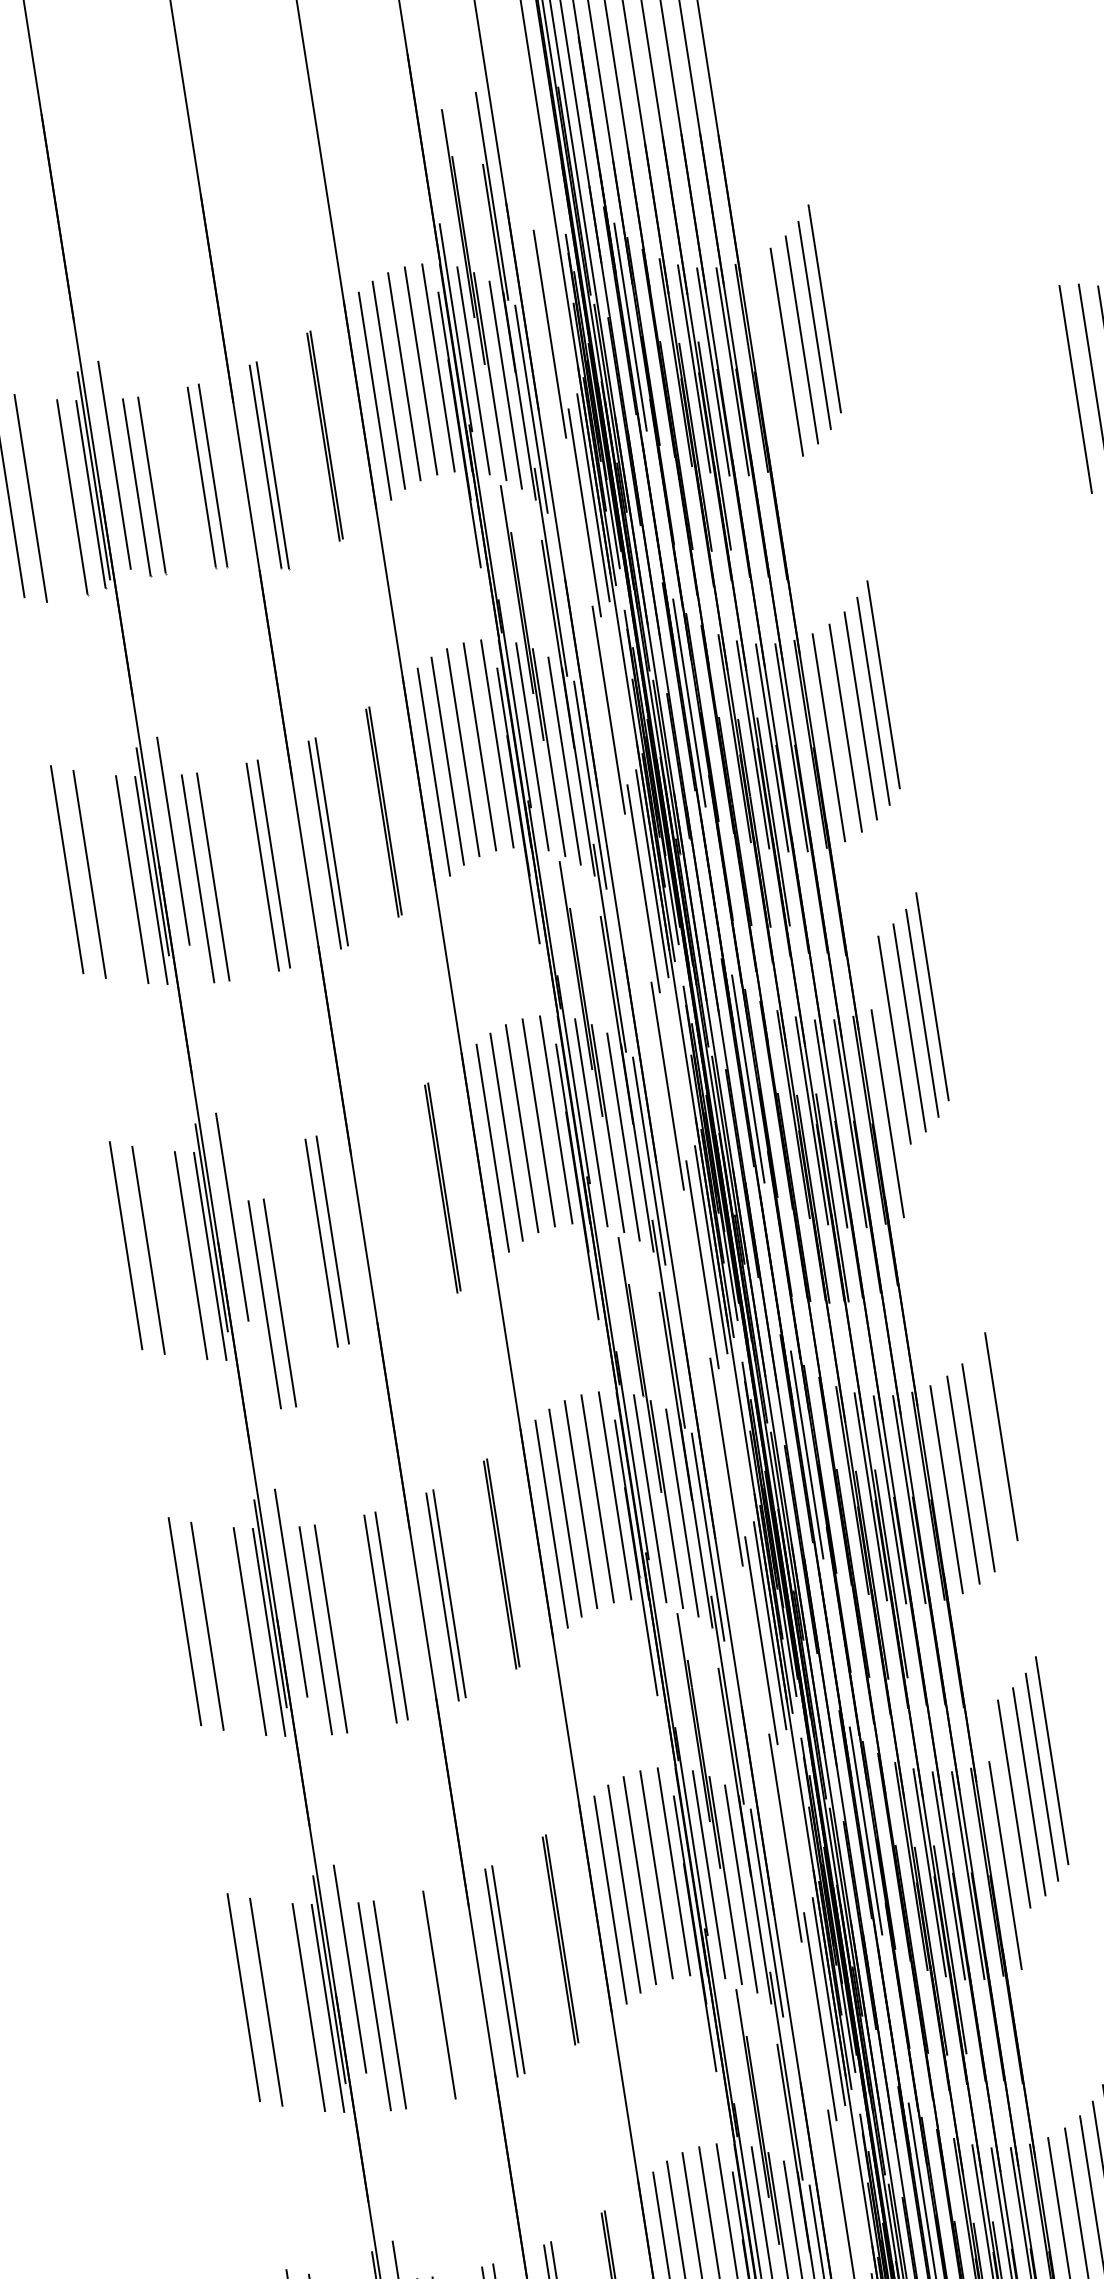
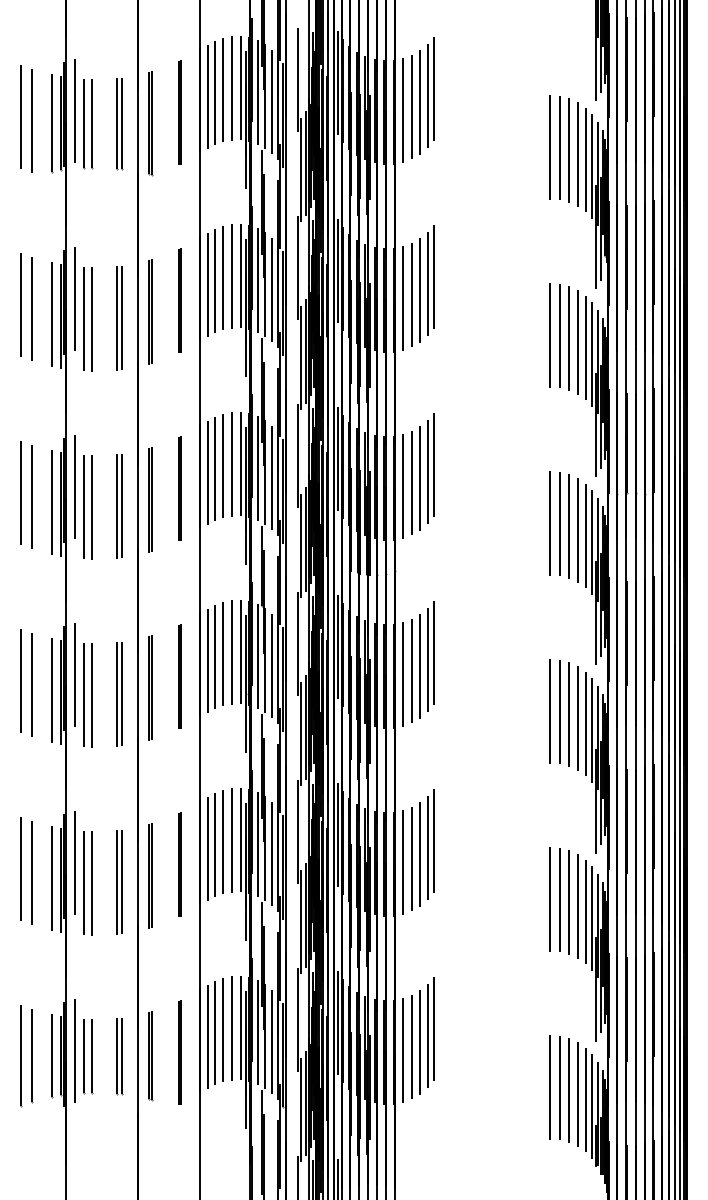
line: (769, 361) -> (402, 110), added
part: (912, 1017) -> (422, 473), moved
line: (384, 1219) -> (149, 499), added
part: (271, 1304) -> (87, 507), moved
line: (991, 1451) -> (427, 659), added
part: (1032, 1781) -> (422, 849), moved
line: (450, 1991) -> (122, 881), added

